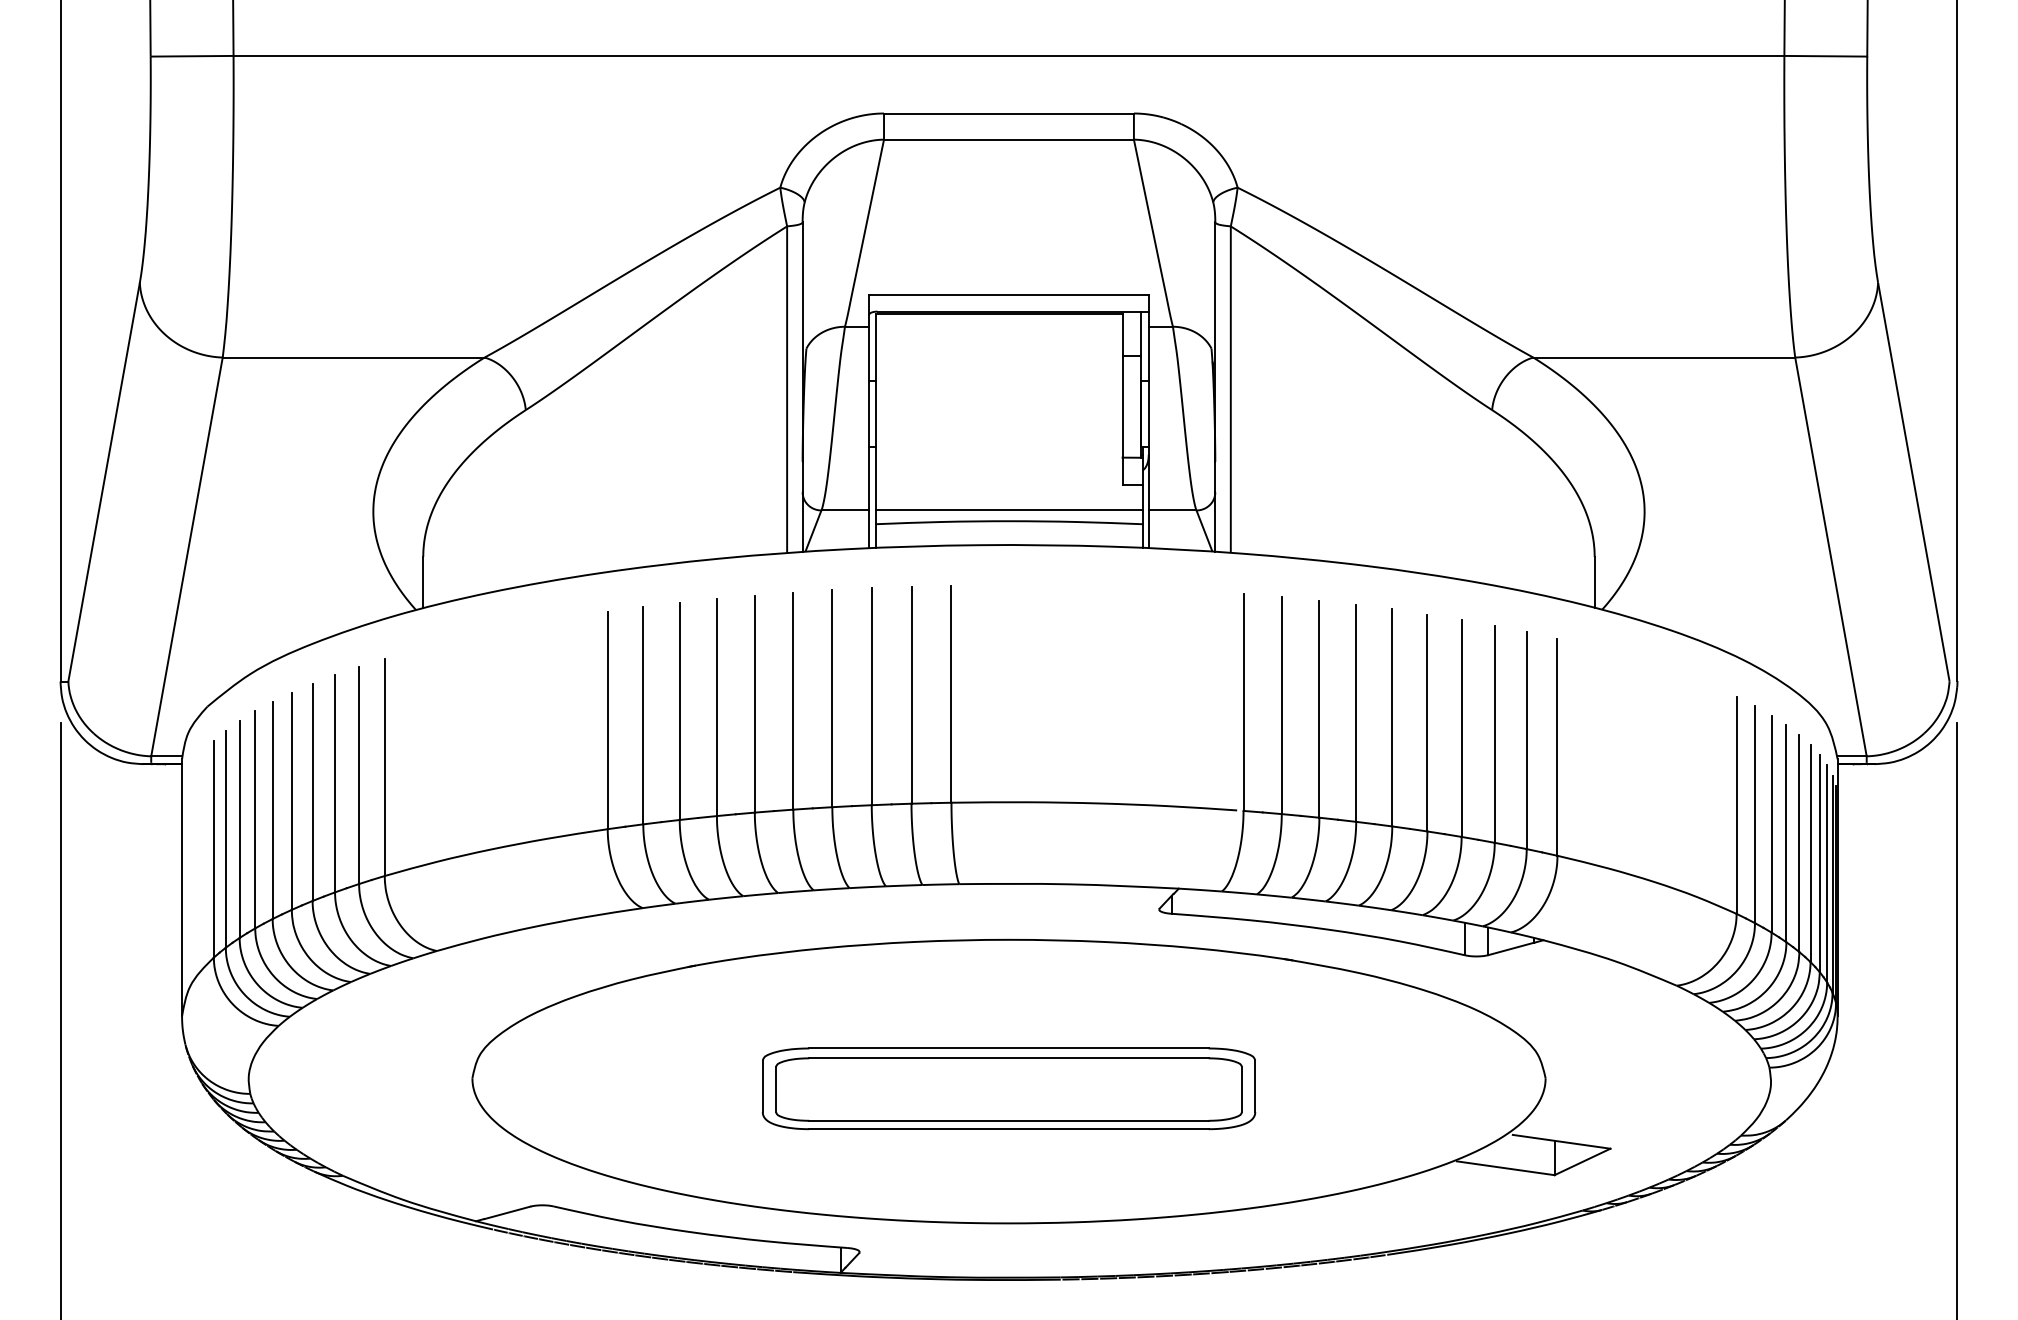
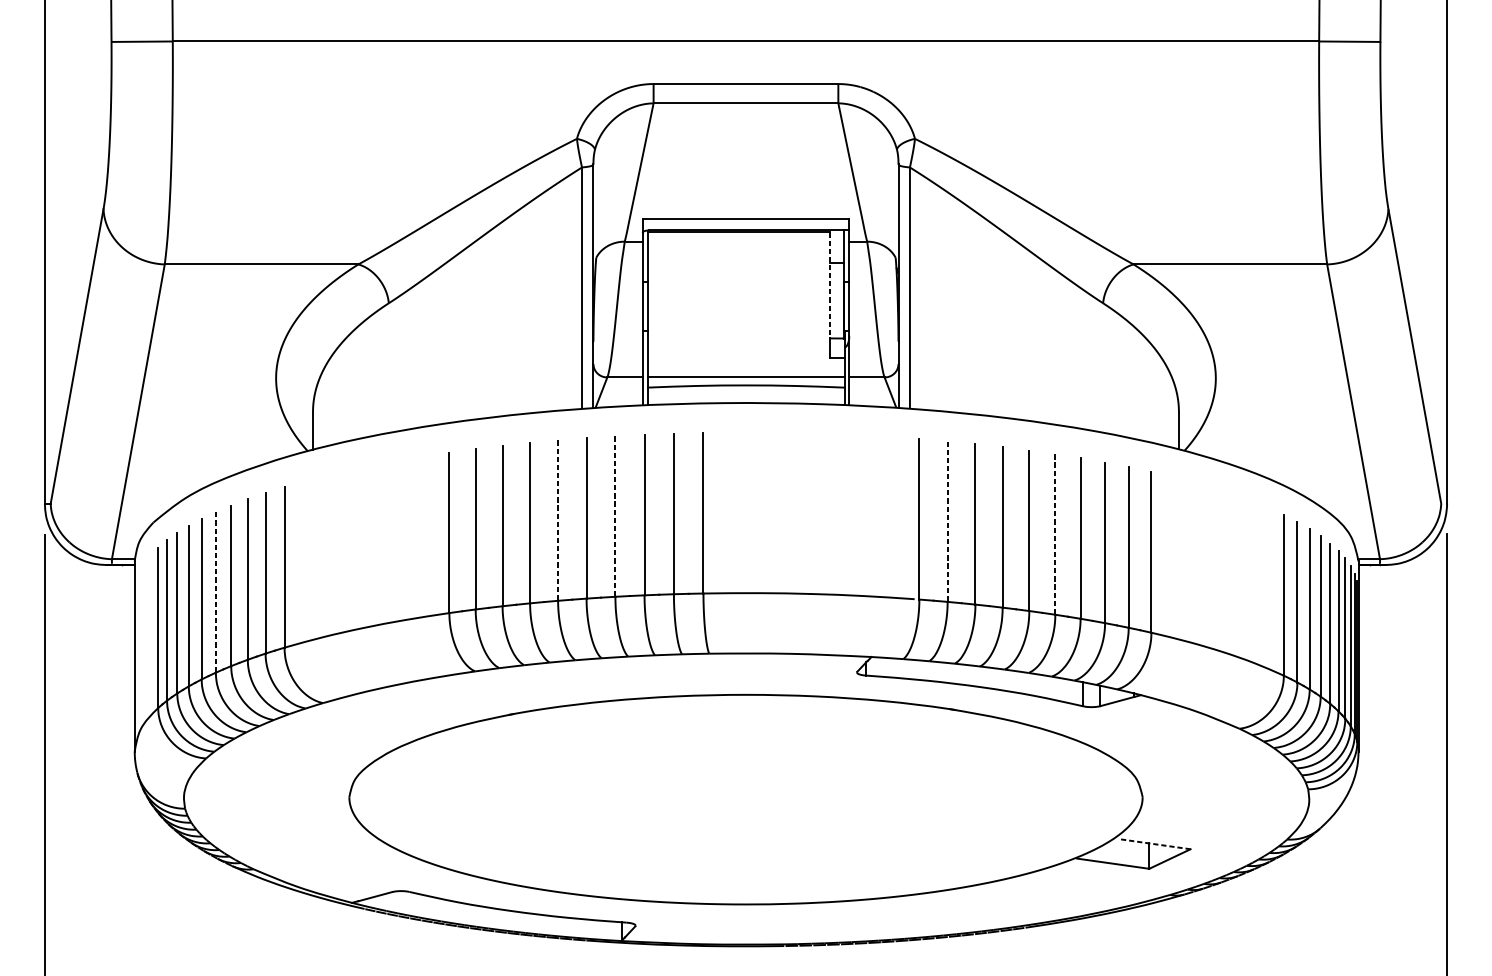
line: (1122, 385) -> (829, 285), solid -> dashed
line: (832, 699) -> (615, 517), solid -> dashed
line: (754, 704) -> (557, 520), solid -> dashed
line: (1281, 706) -> (947, 522), solid -> dashed
line: (1427, 723) -> (1055, 534), solid -> dashed
line: (291, 801) -> (215, 592), solid -> dashed
part: (1008, 1088) -> (745, 804), removed
line: (1561, 1141) -> (1154, 843), solid -> dashed

